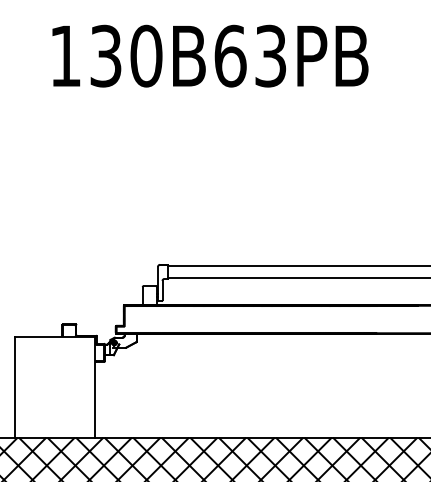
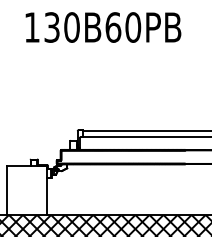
text: (271, 56) -> (133, 27), 130B63PB -> 130B60PB

